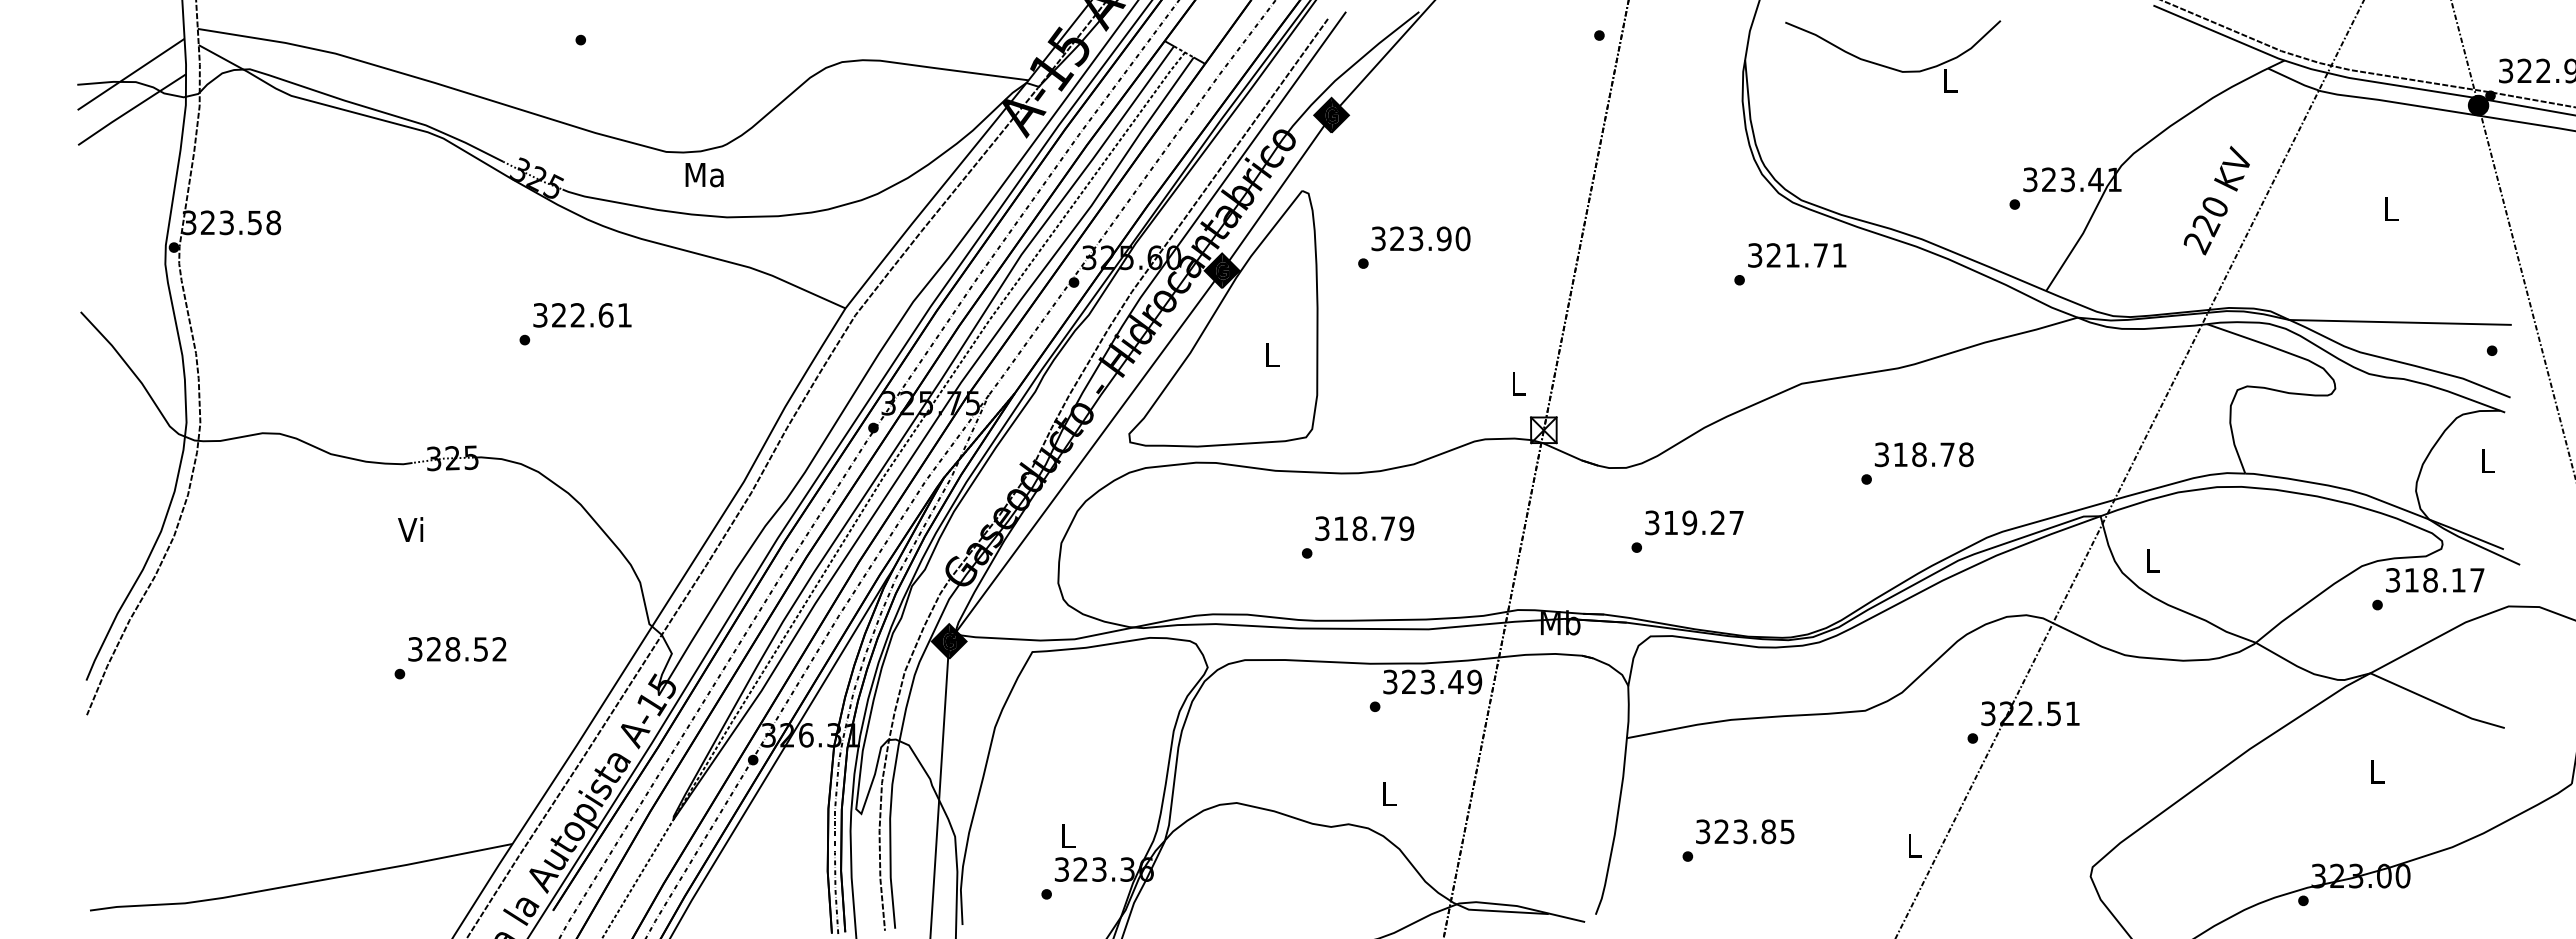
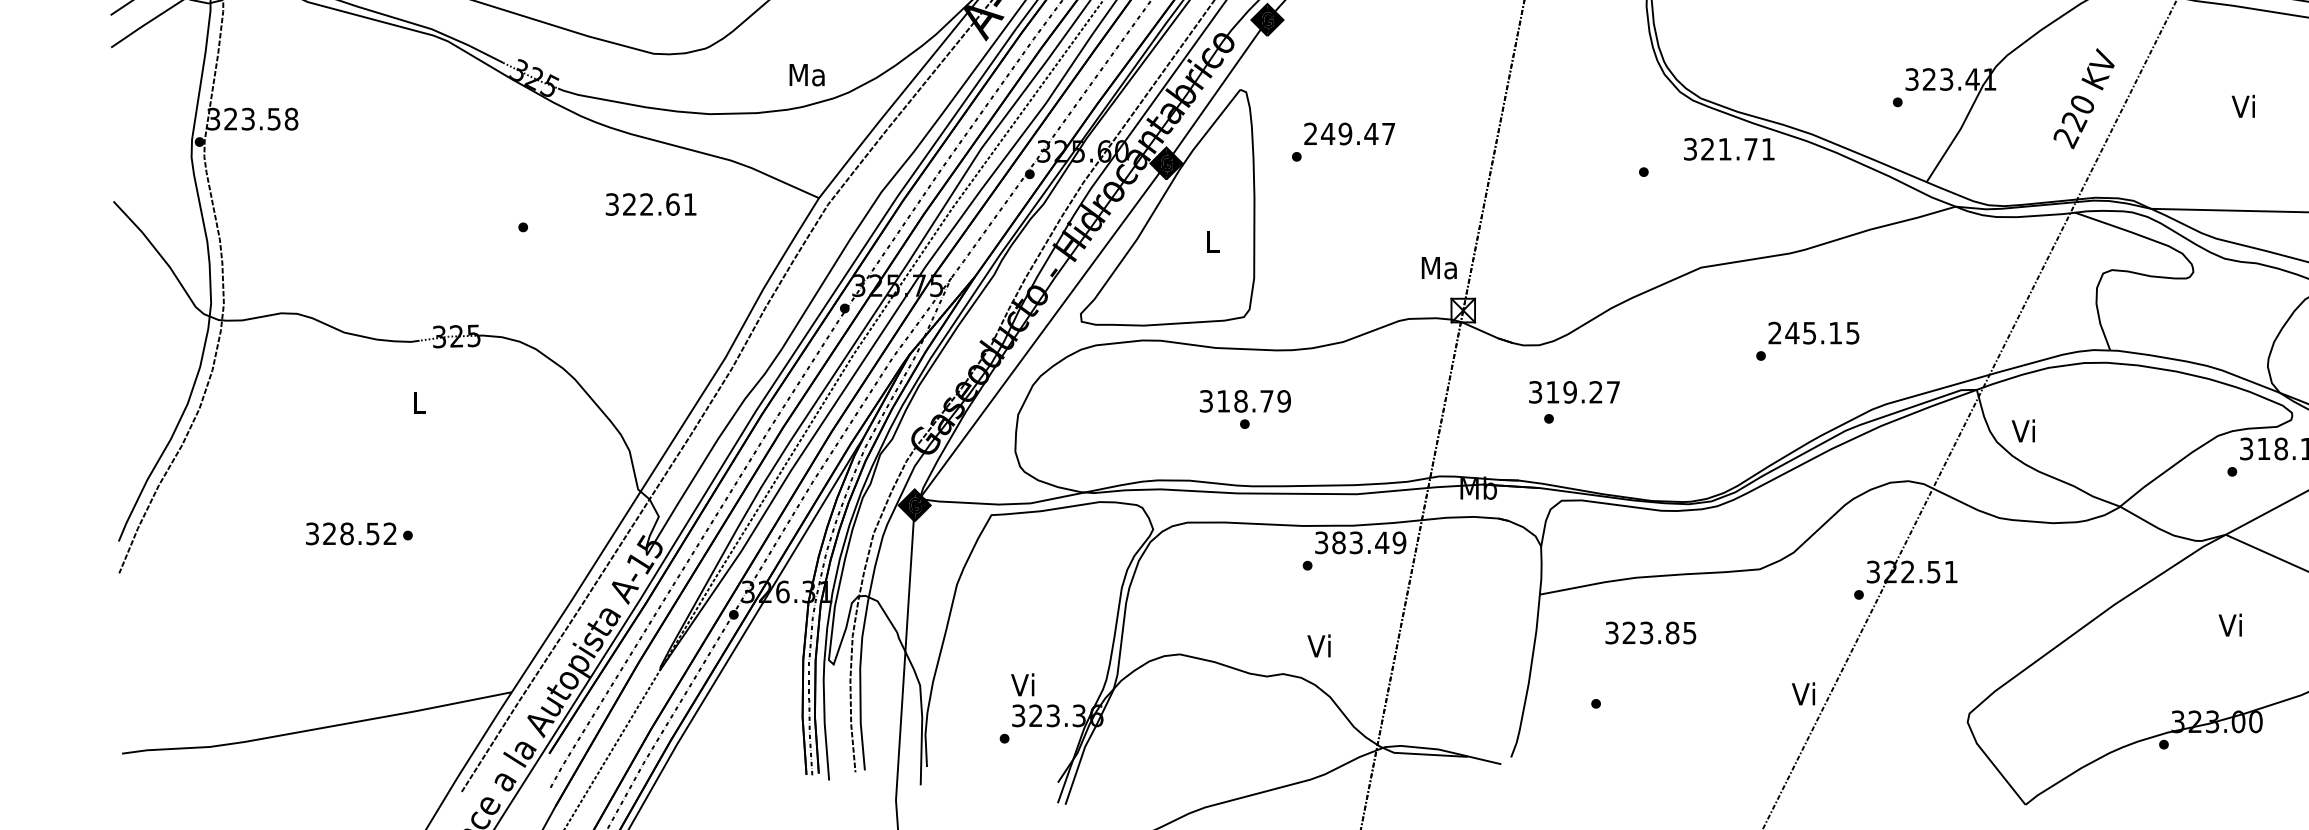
text: (704, 175) -> (807, 75), moved
text: (2389, 208) -> (2243, 105), L -> Vi
text: (1420, 238) -> (1349, 133), 323.90 -> 249.47
text: (1797, 255) -> (1729, 149), moved
text: (582, 315) -> (651, 204), moved
text: (1517, 384) -> (1438, 268), L -> Ma
text: (1923, 454) -> (1813, 332), 318.78 -> 245.15
text: (1694, 522) -> (1574, 391), moved
text: (1364, 528) -> (1245, 401), moved
text: (410, 529) -> (417, 402), Vi -> L
text: (2150, 560) -> (2022, 430), L -> Vi
text: (457, 649) -> (351, 534), moved
text: (1408, 681) -> (1338, 542), 323.49 -> 383.49
text: (2374, 770) -> (2229, 624), L -> Vi
text: (1387, 793) -> (1319, 645), L -> Vi
text: (1745, 831) -> (1651, 632), moved
text: (1065, 835) -> (1021, 684), L -> Vi
text: (1912, 845) -> (1803, 693), L -> Vi

